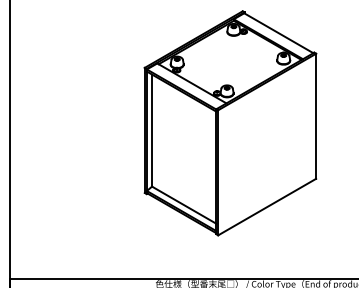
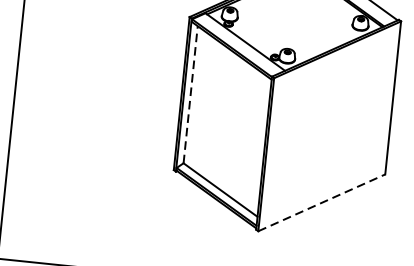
line: (152, 130) -> (191, 94), solid -> dashed
line: (267, 207) -> (322, 203), solid -> dashed

